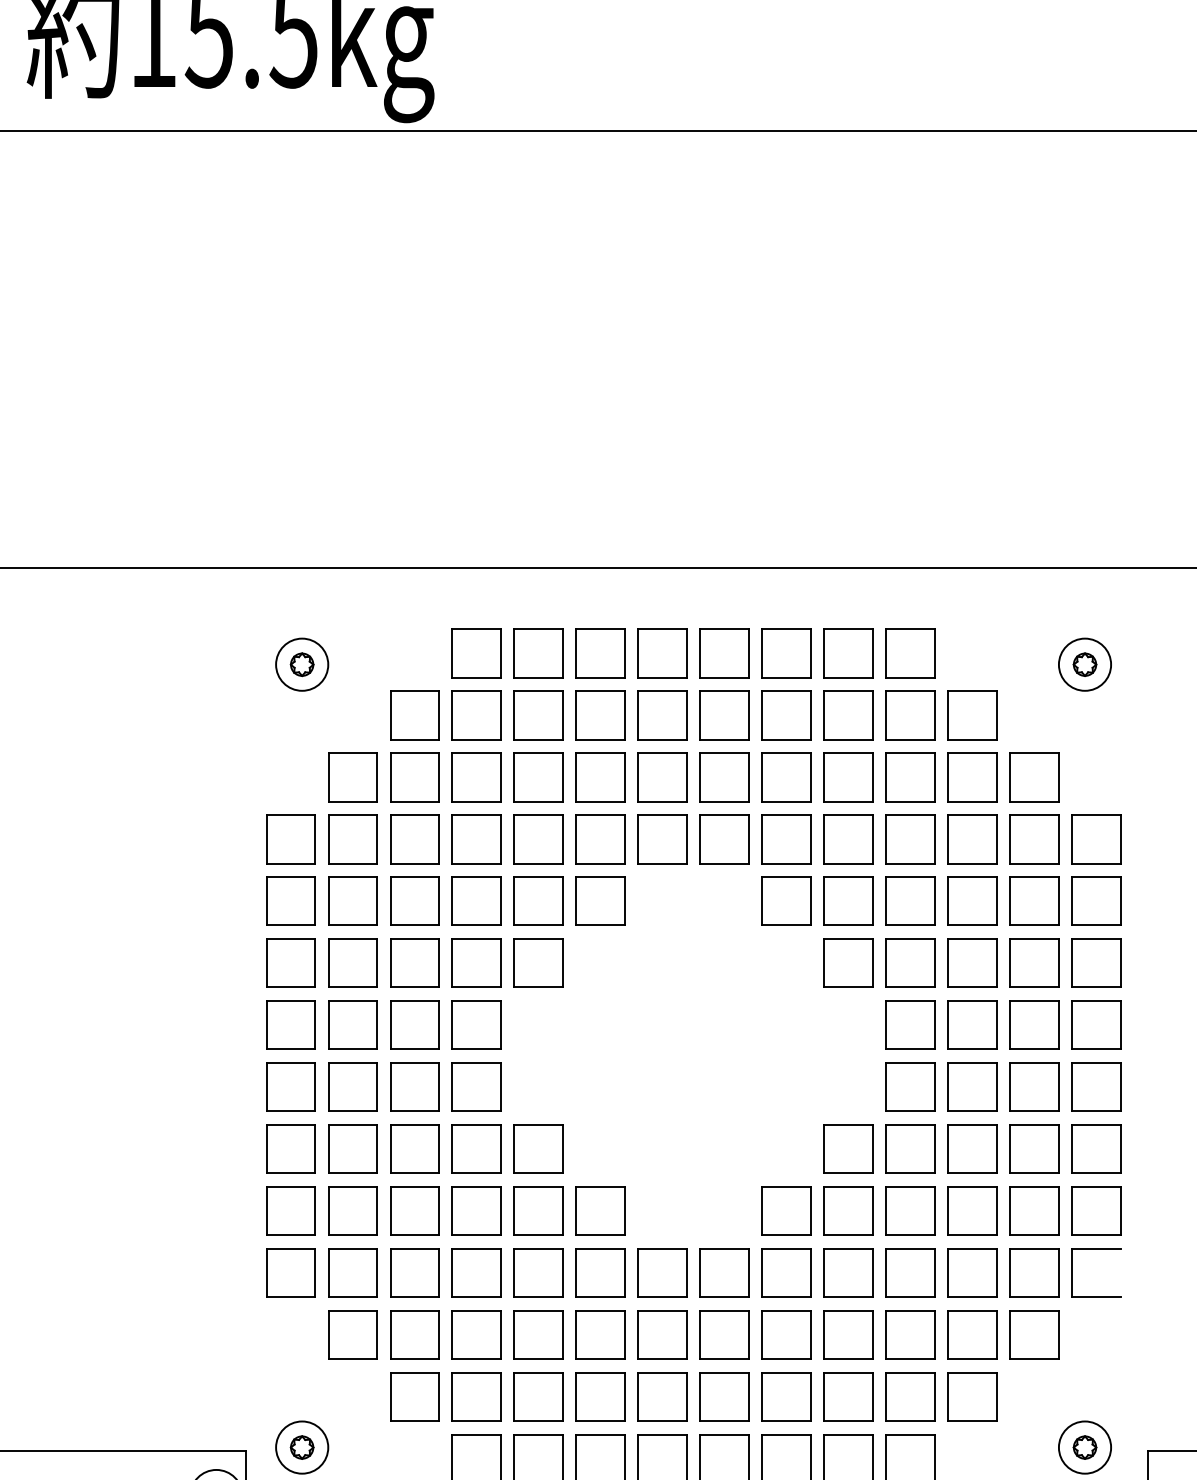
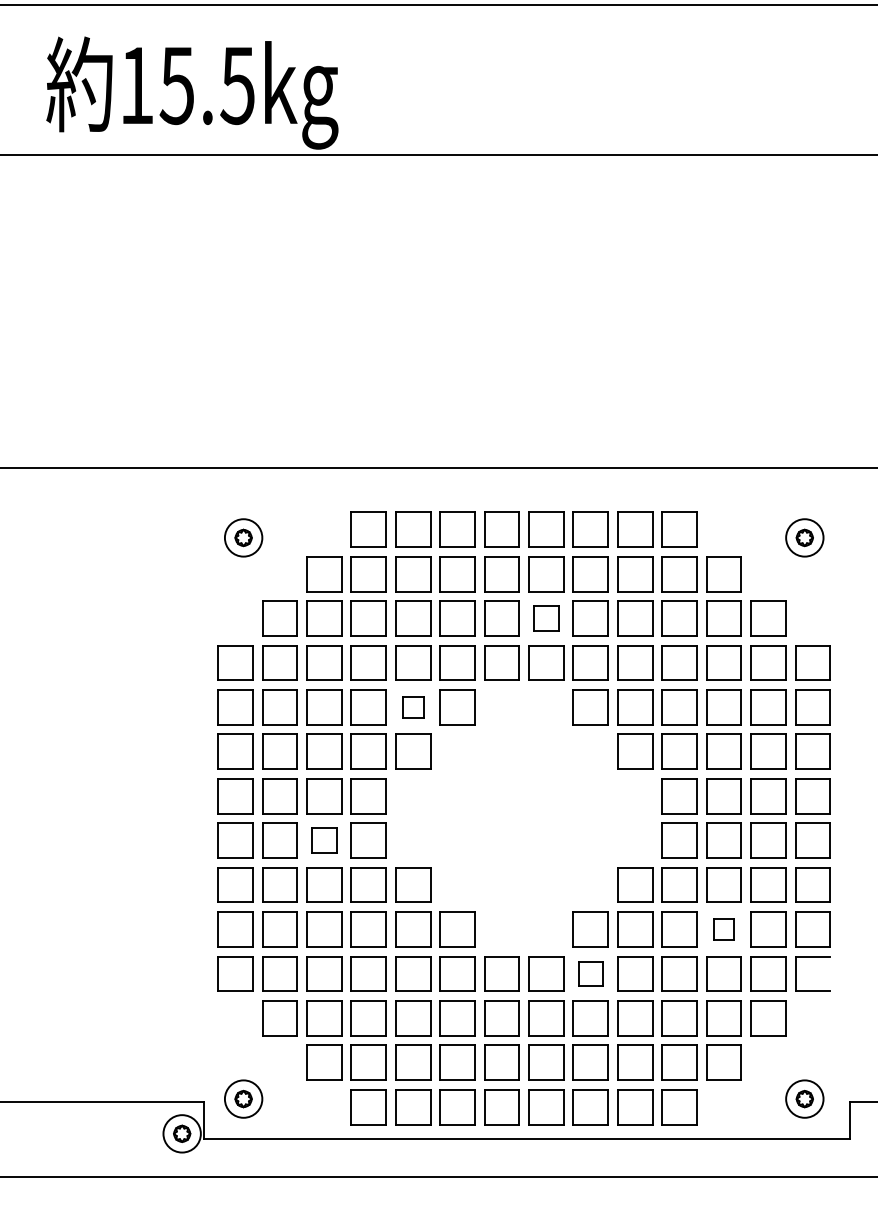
part: (724, 777) -> (546, 618), size x0.7
part: (539, 901) -> (413, 707), size x0.6
part: (414, 1086) -> (324, 840), size x0.7
part: (971, 1210) -> (723, 929), size x0.6
part: (786, 1272) -> (590, 973), size x0.7

